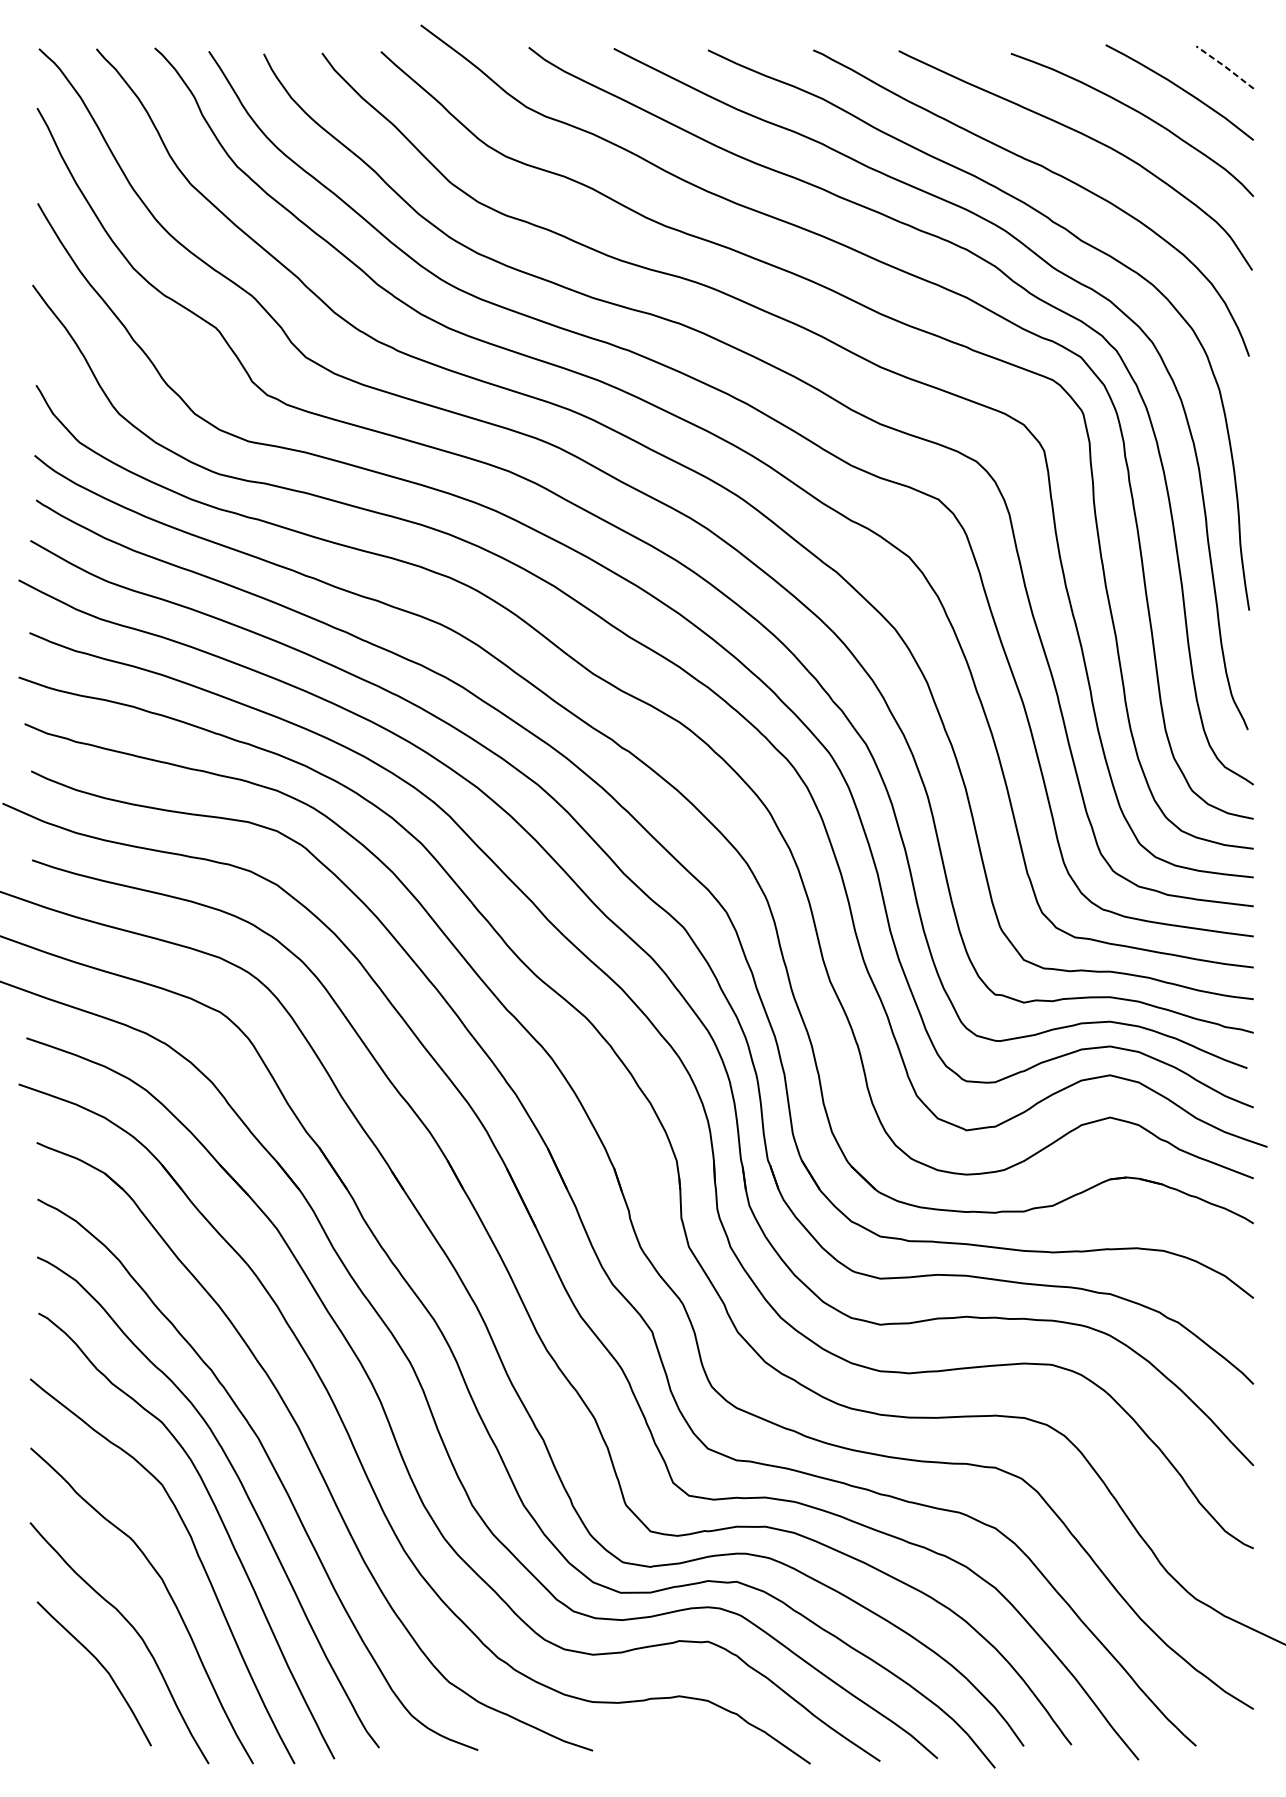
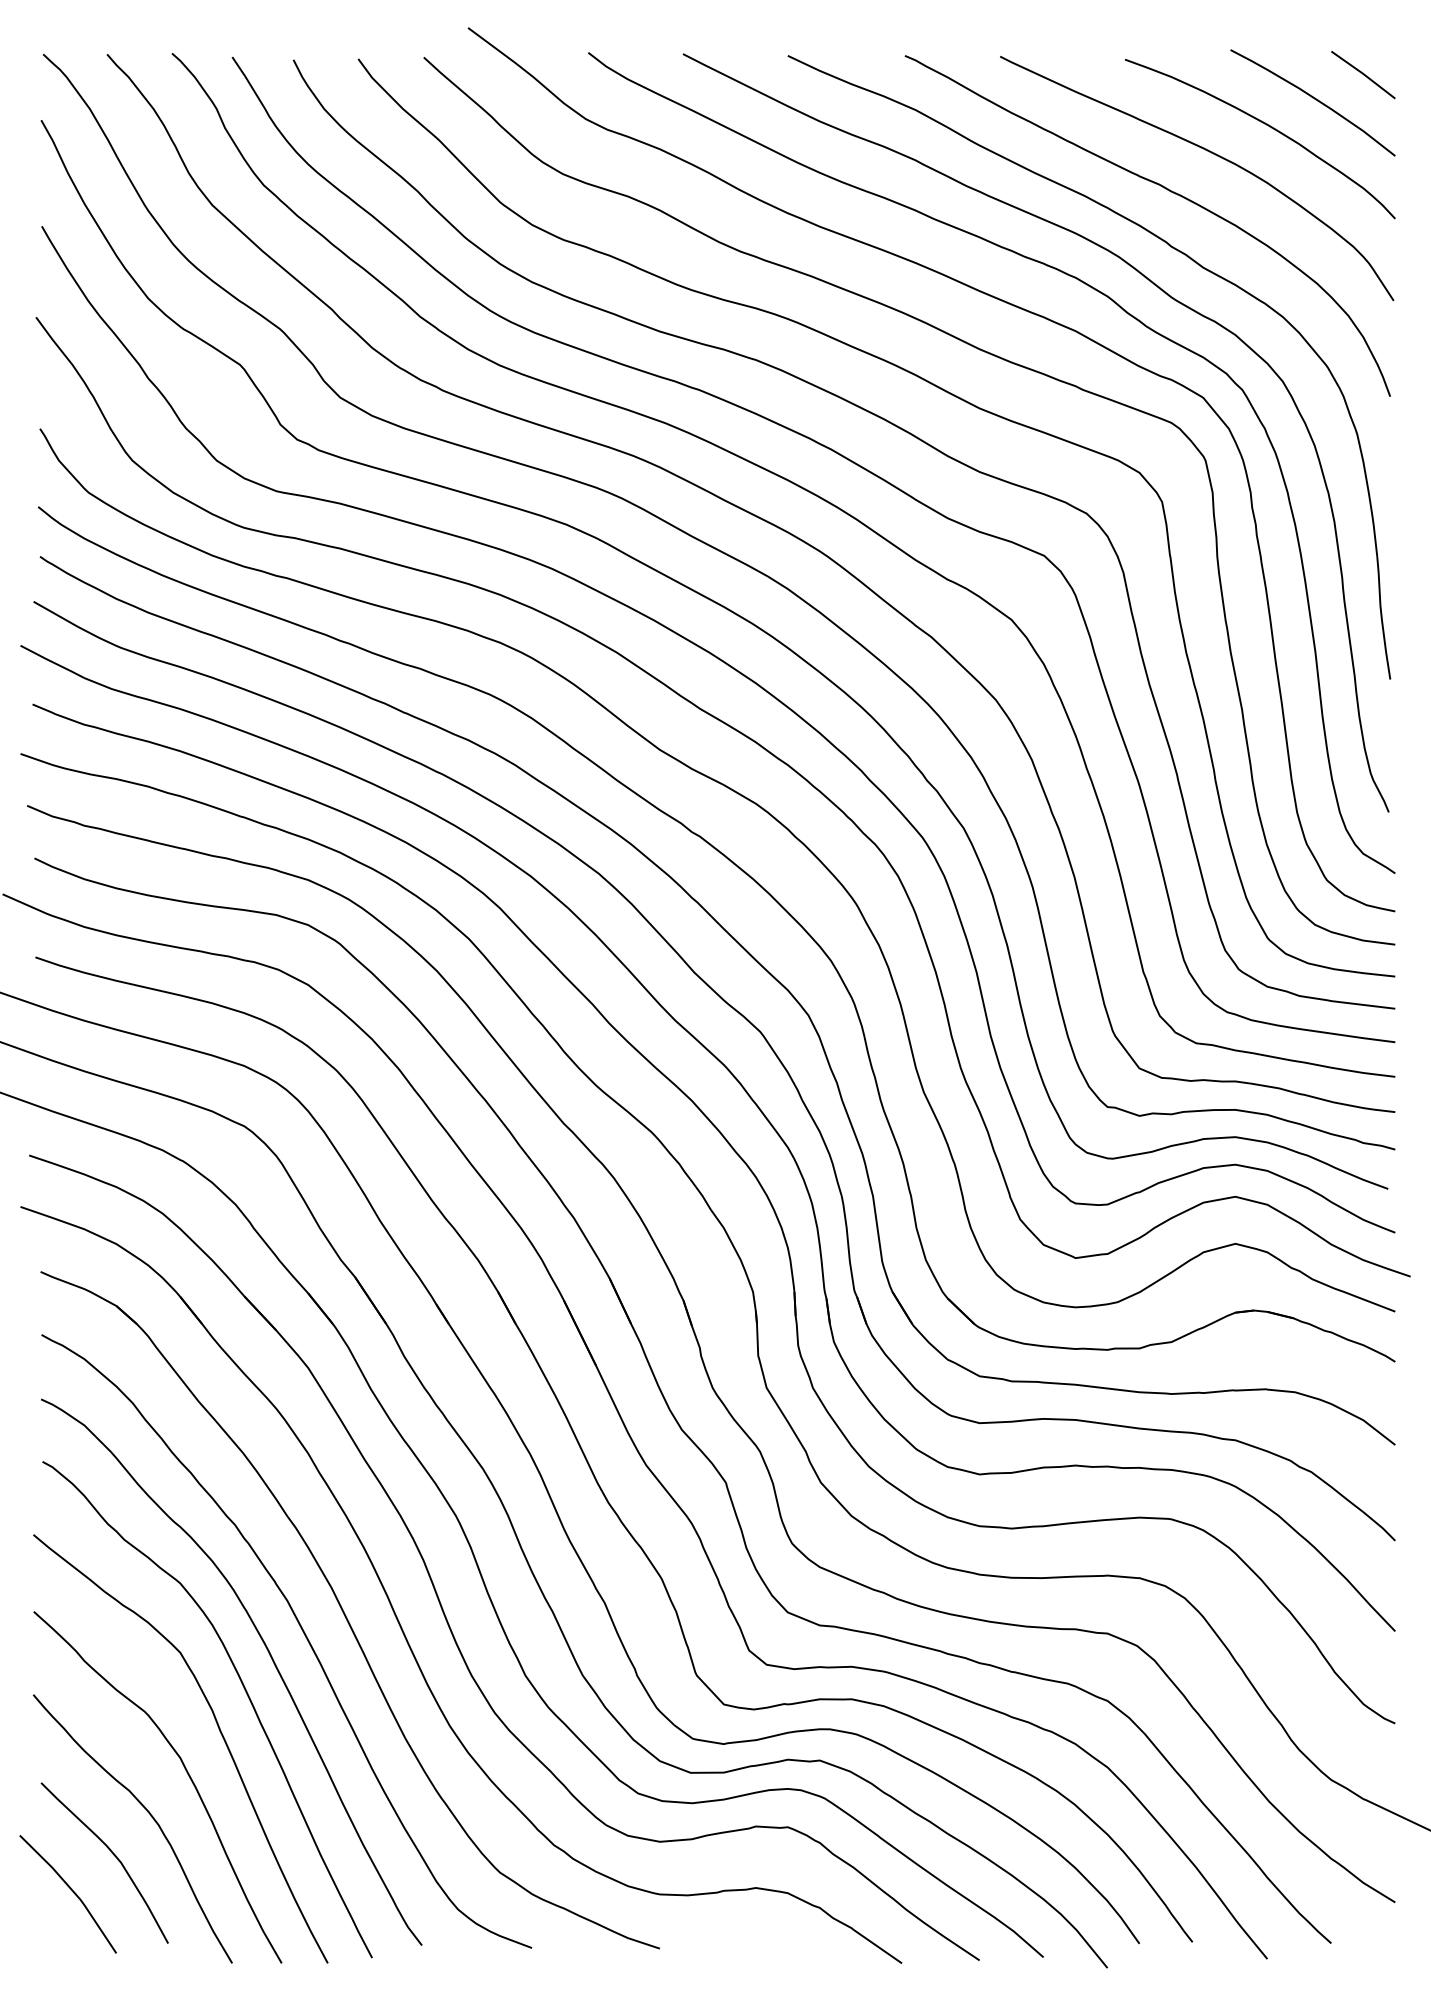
line: (1225, 66) -> (1363, 73), dashed -> solid
line: (65, 1700) -> (72, 1892), added

